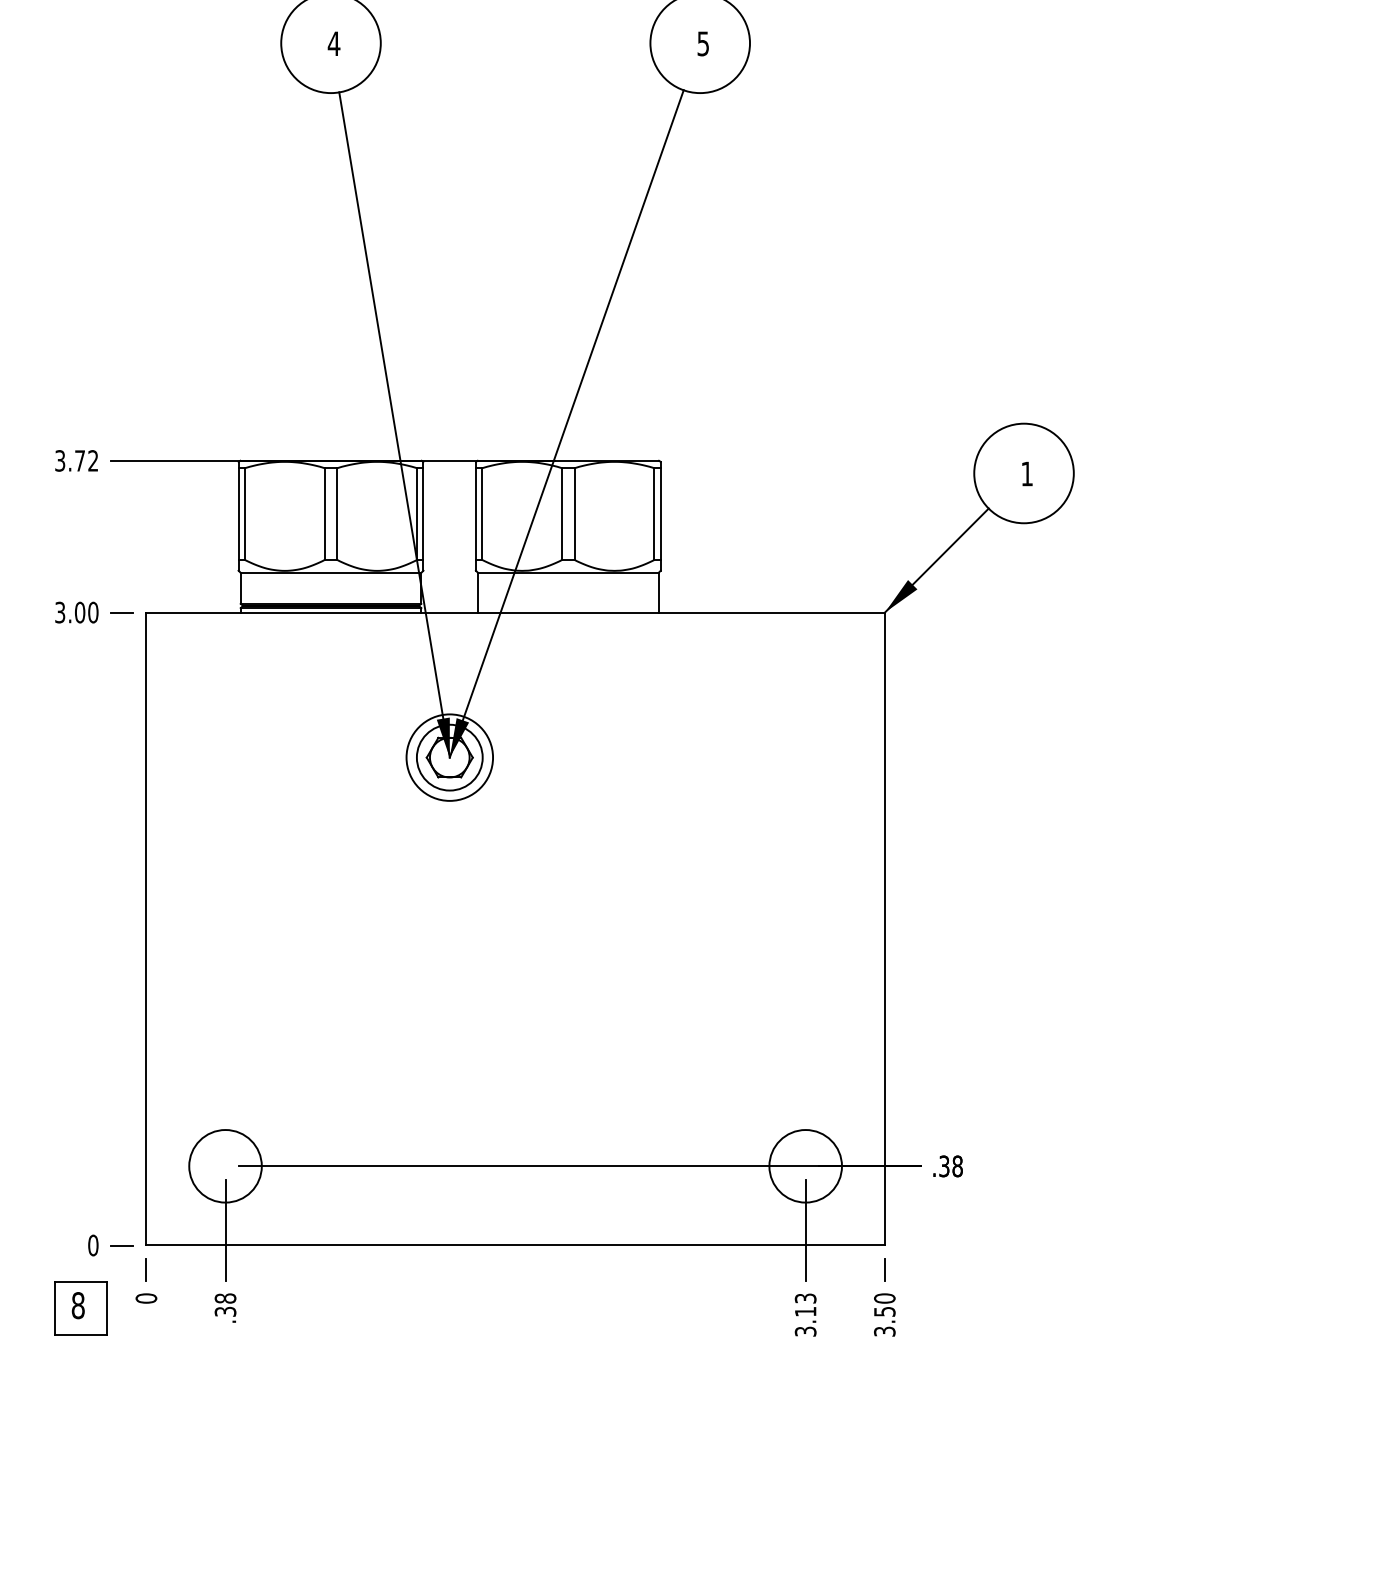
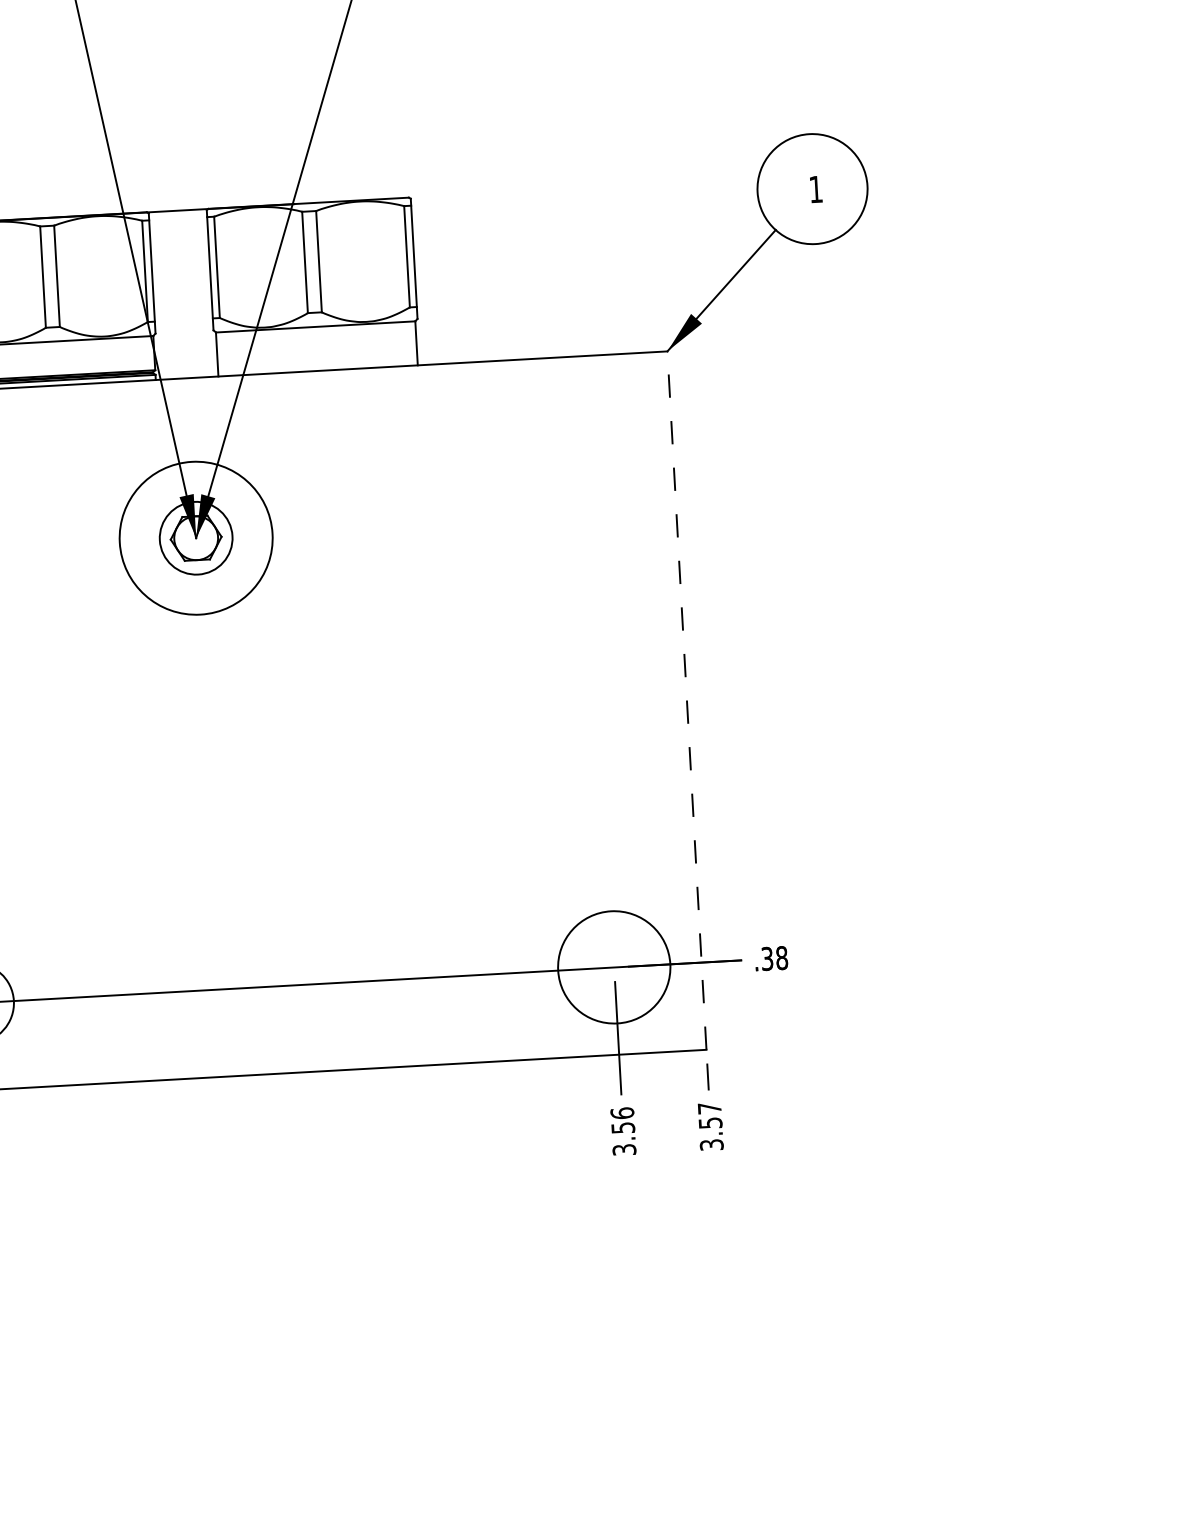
circle: (449, 757) -> (195, 538), size x1.6
line: (884, 928) -> (686, 700), solid -> dashed
circle: (805, 1166) -> (614, 967), size x1.4
text: (884, 1298) -> (709, 1108), 3.50 -> 3.57
text: (805, 1304) -> (622, 1119), 3.13 -> 3.56

